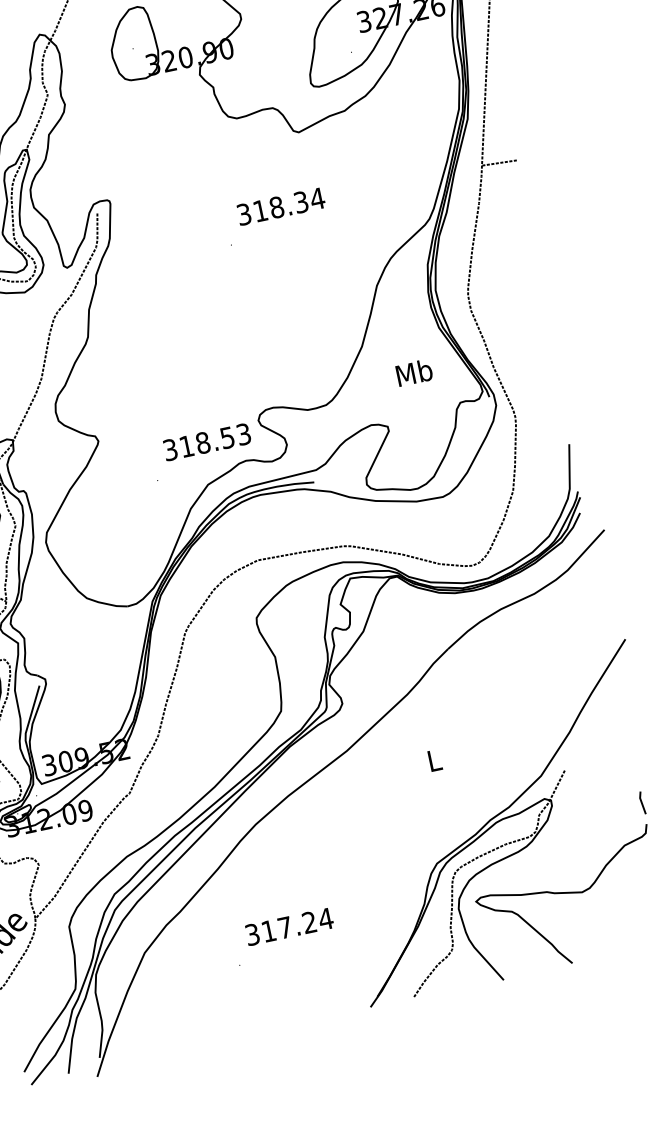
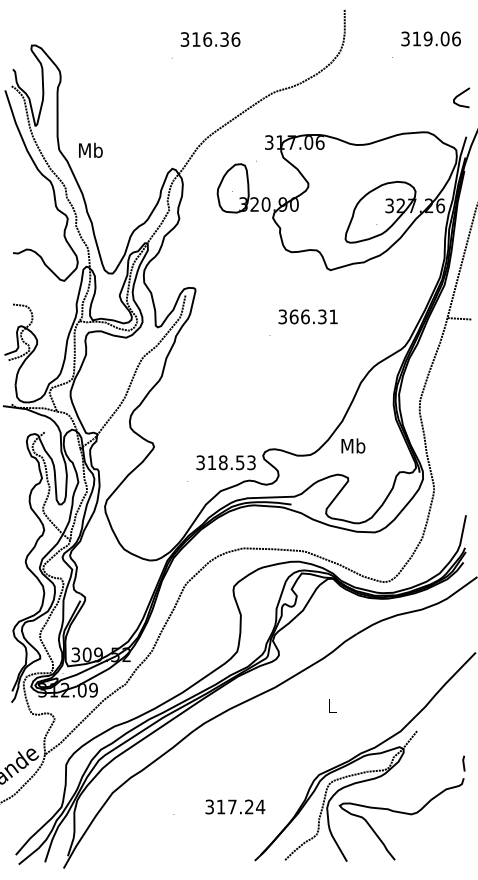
text: (288, 204) -> (313, 316), 318.34 -> 366.31
text: (414, 372) -> (353, 445), moved
text: (289, 926) -> (235, 806), moved

